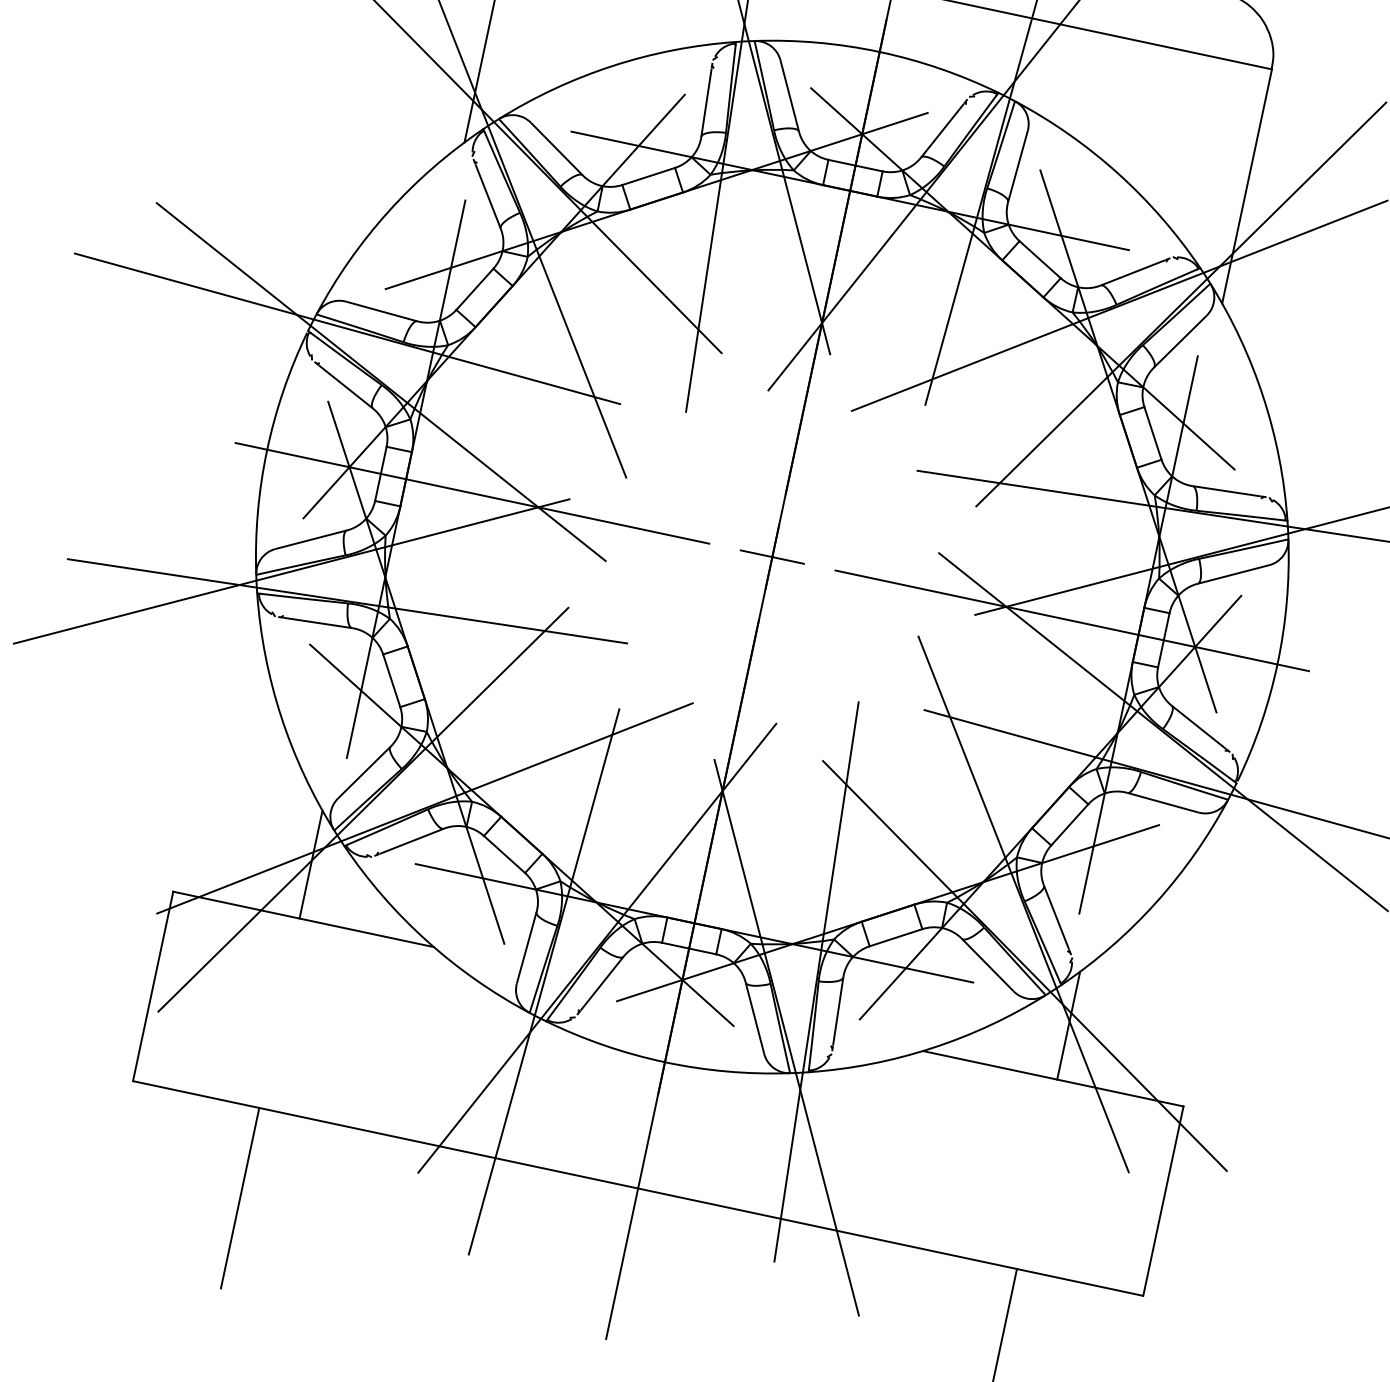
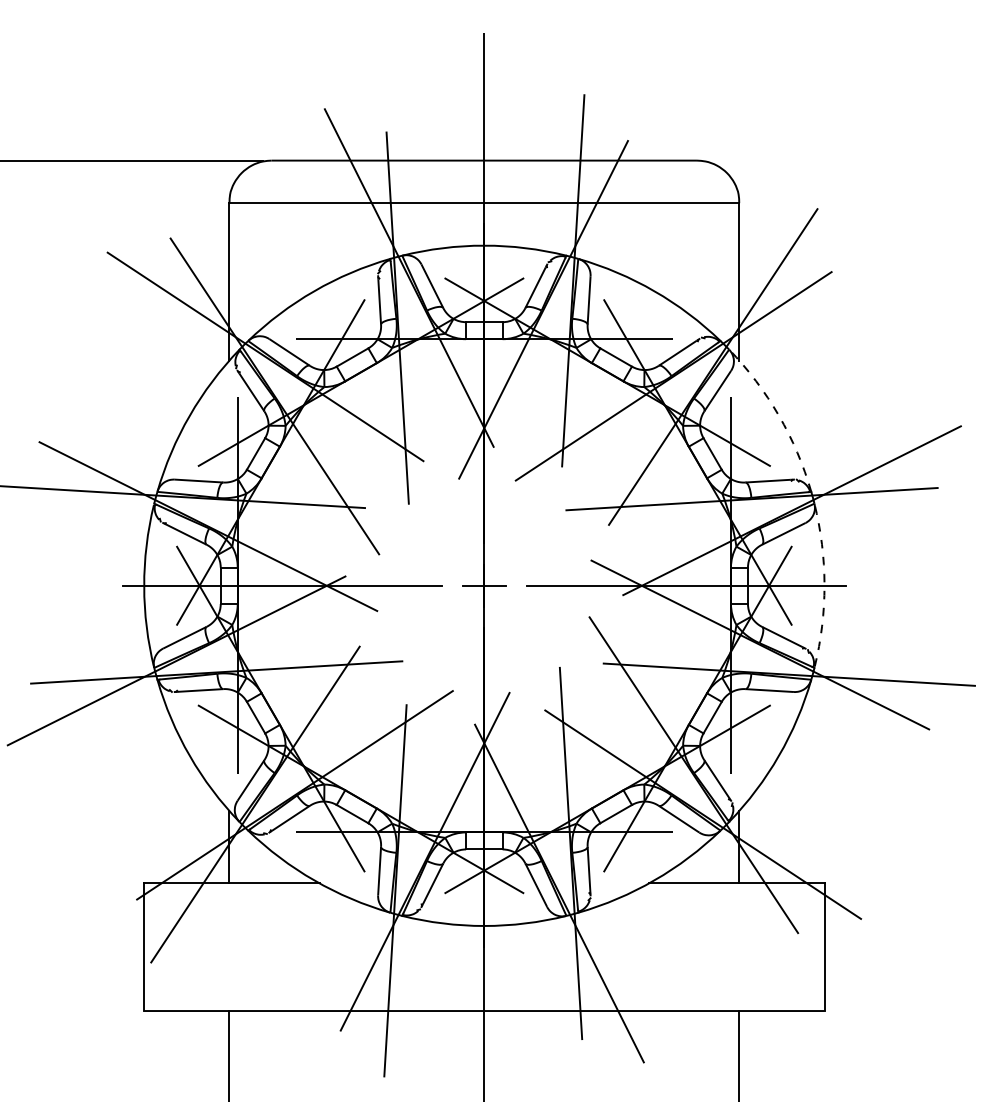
arc: (1262, 397) -> (778, 415), solid -> dashed
arc: (1277, 663) -> (824, 585), solid -> dashed

